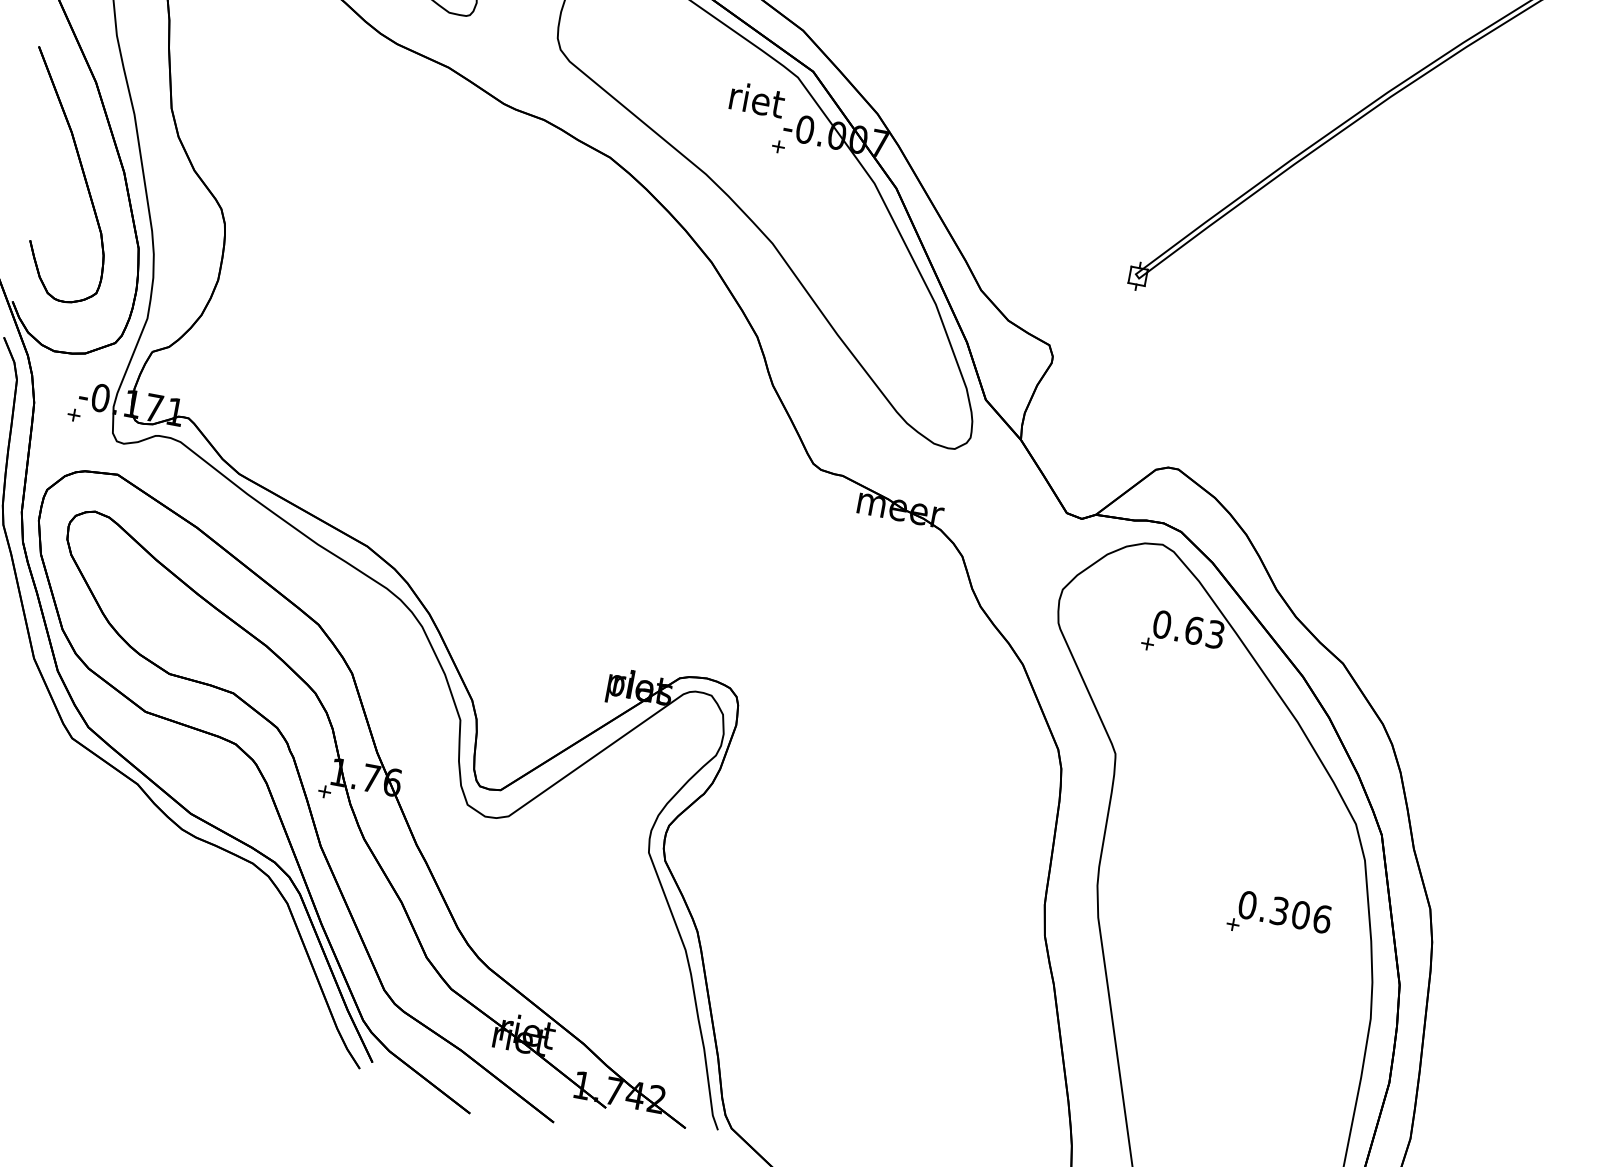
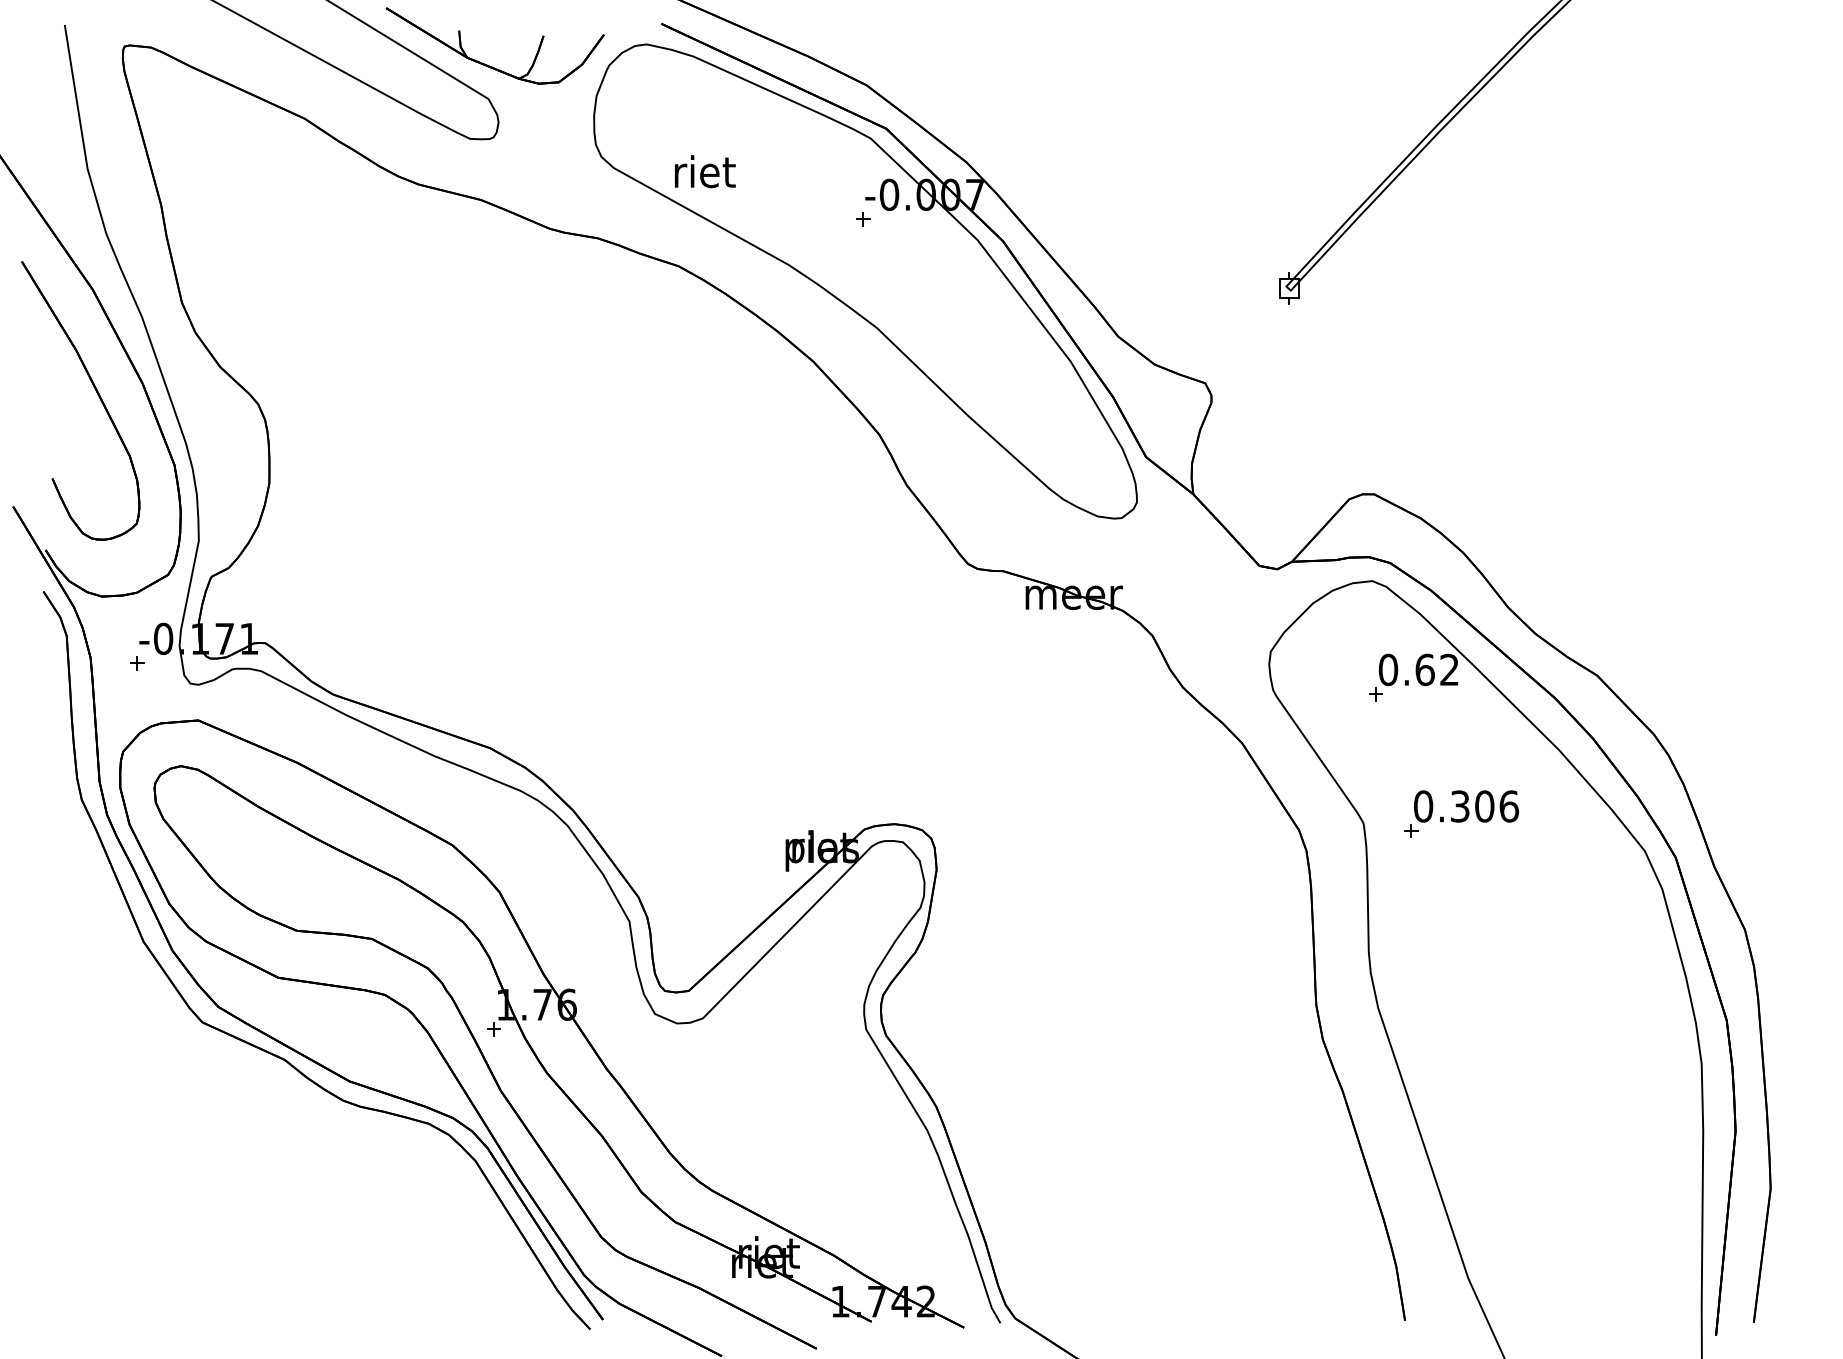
text: (757, 99) -> (705, 171), moved
text: (1215, 635) -> (1449, 670), 0.63 -> 0.62
part: (1279, 917) -> (1461, 813), moved

